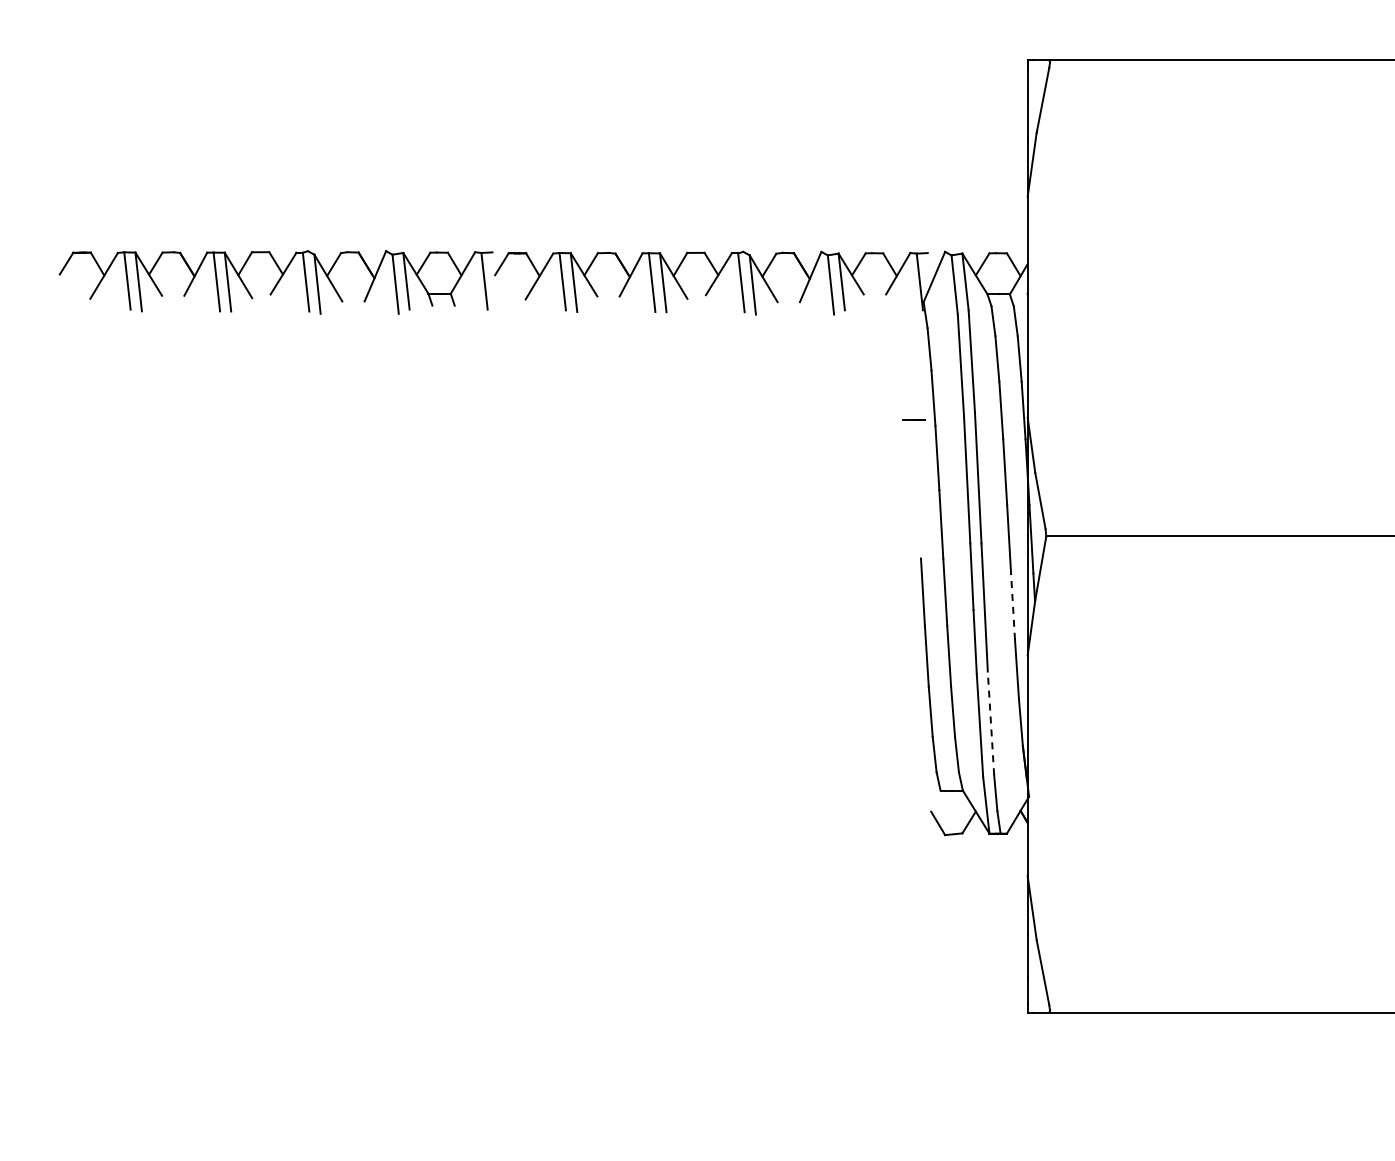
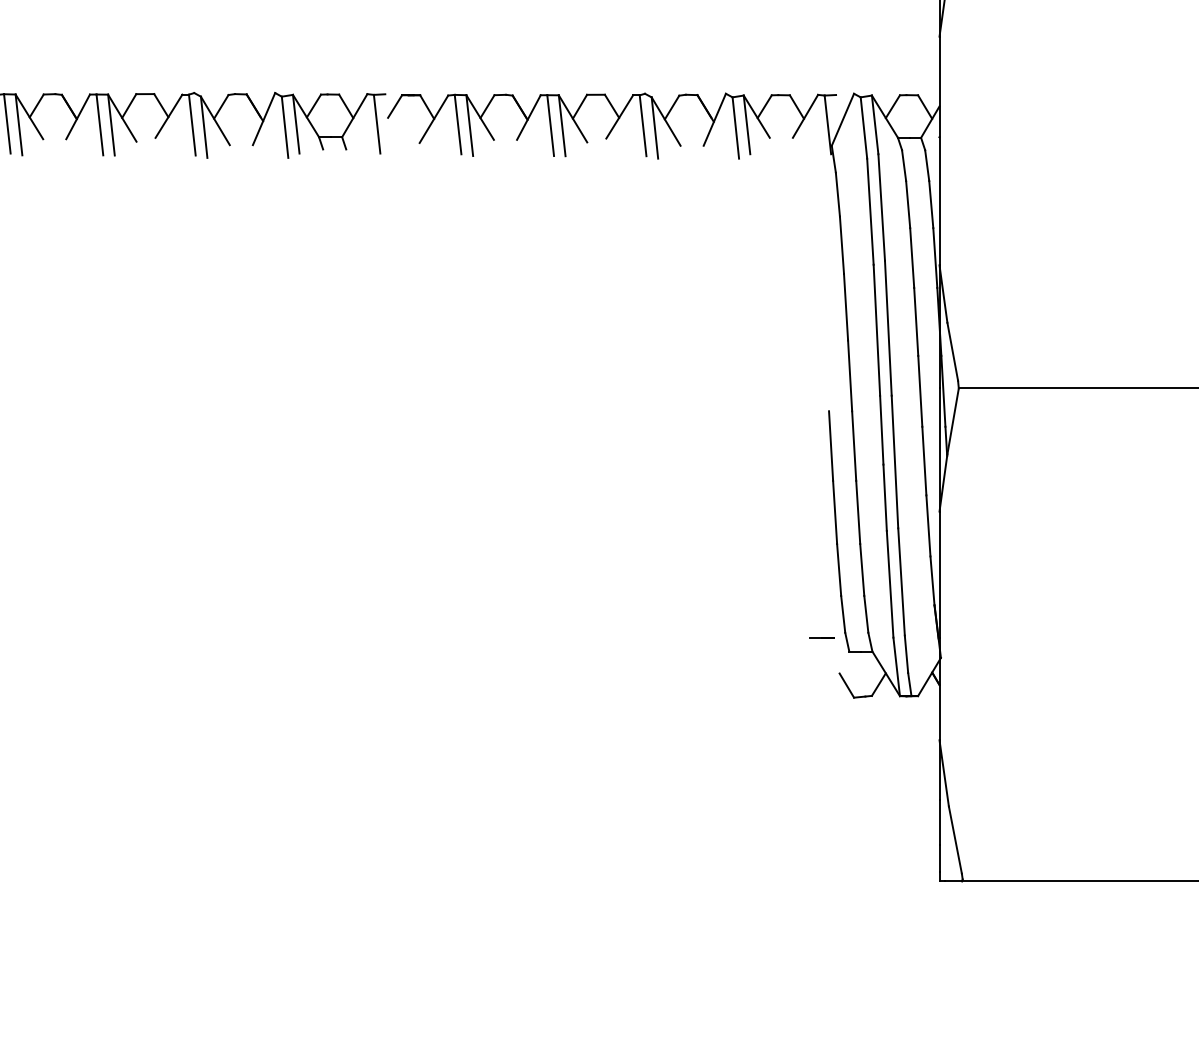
line: (913, 419) -> (821, 638), moved
line: (1013, 606) -> (924, 460), dashed -> solid
line: (990, 723) -> (901, 582), dashed -> solid

